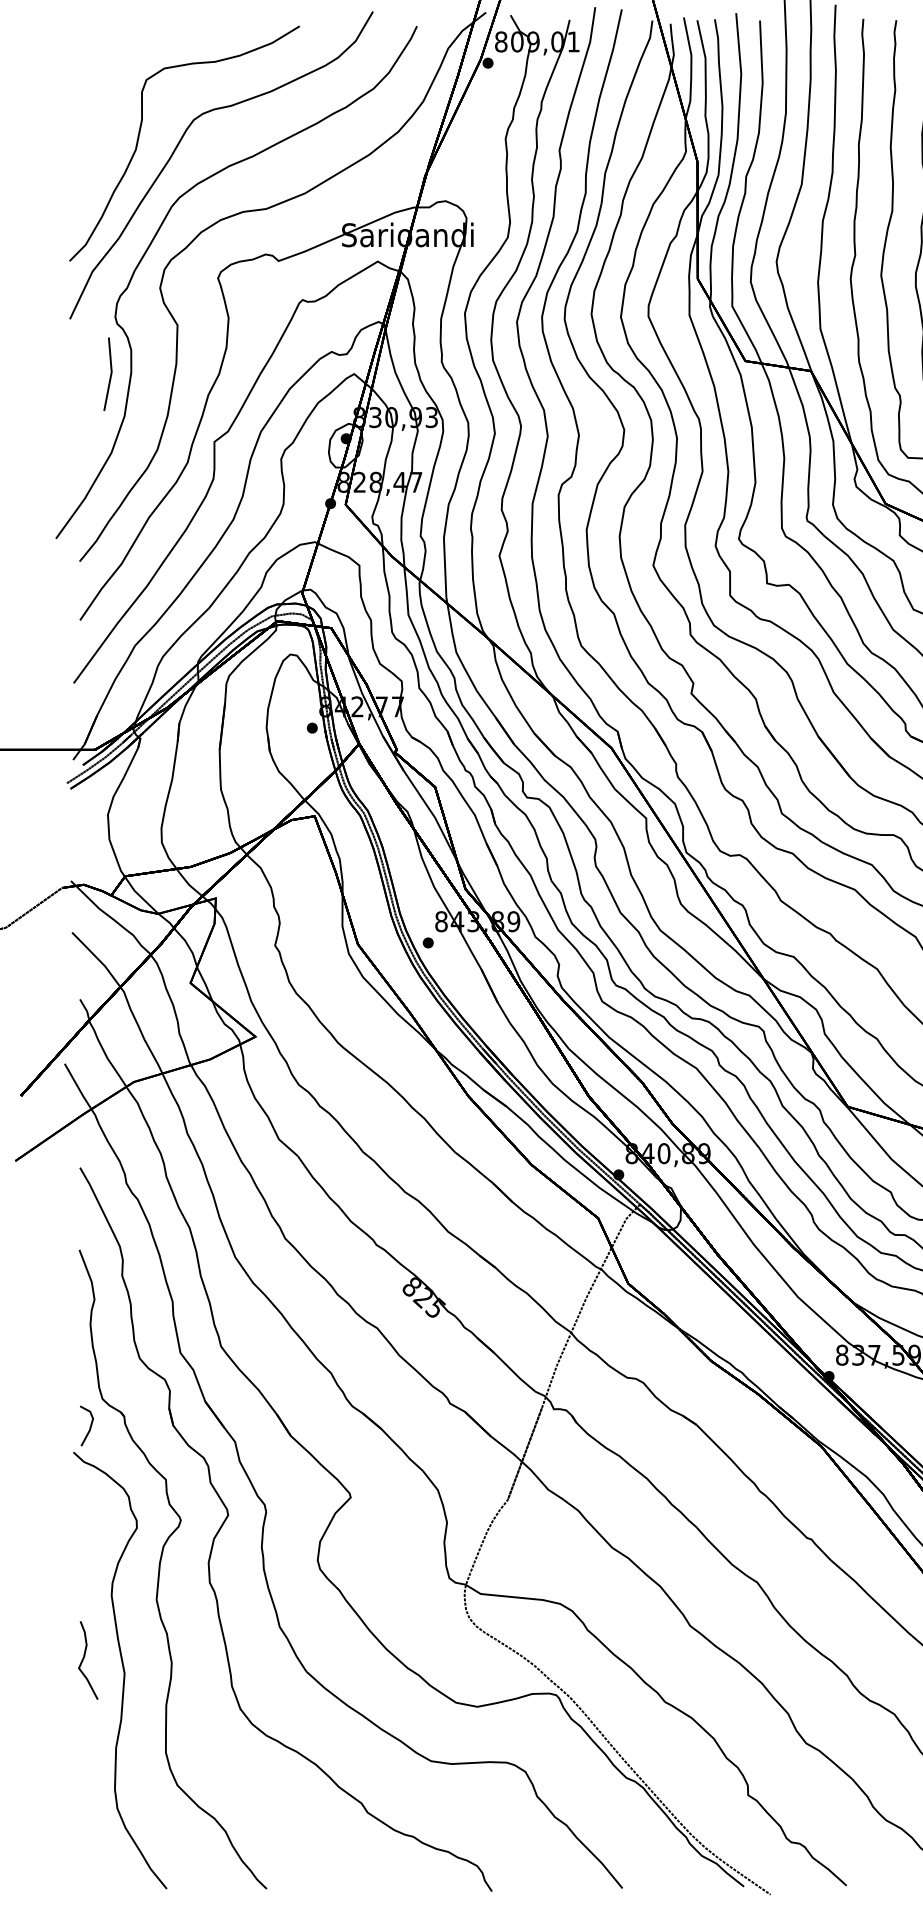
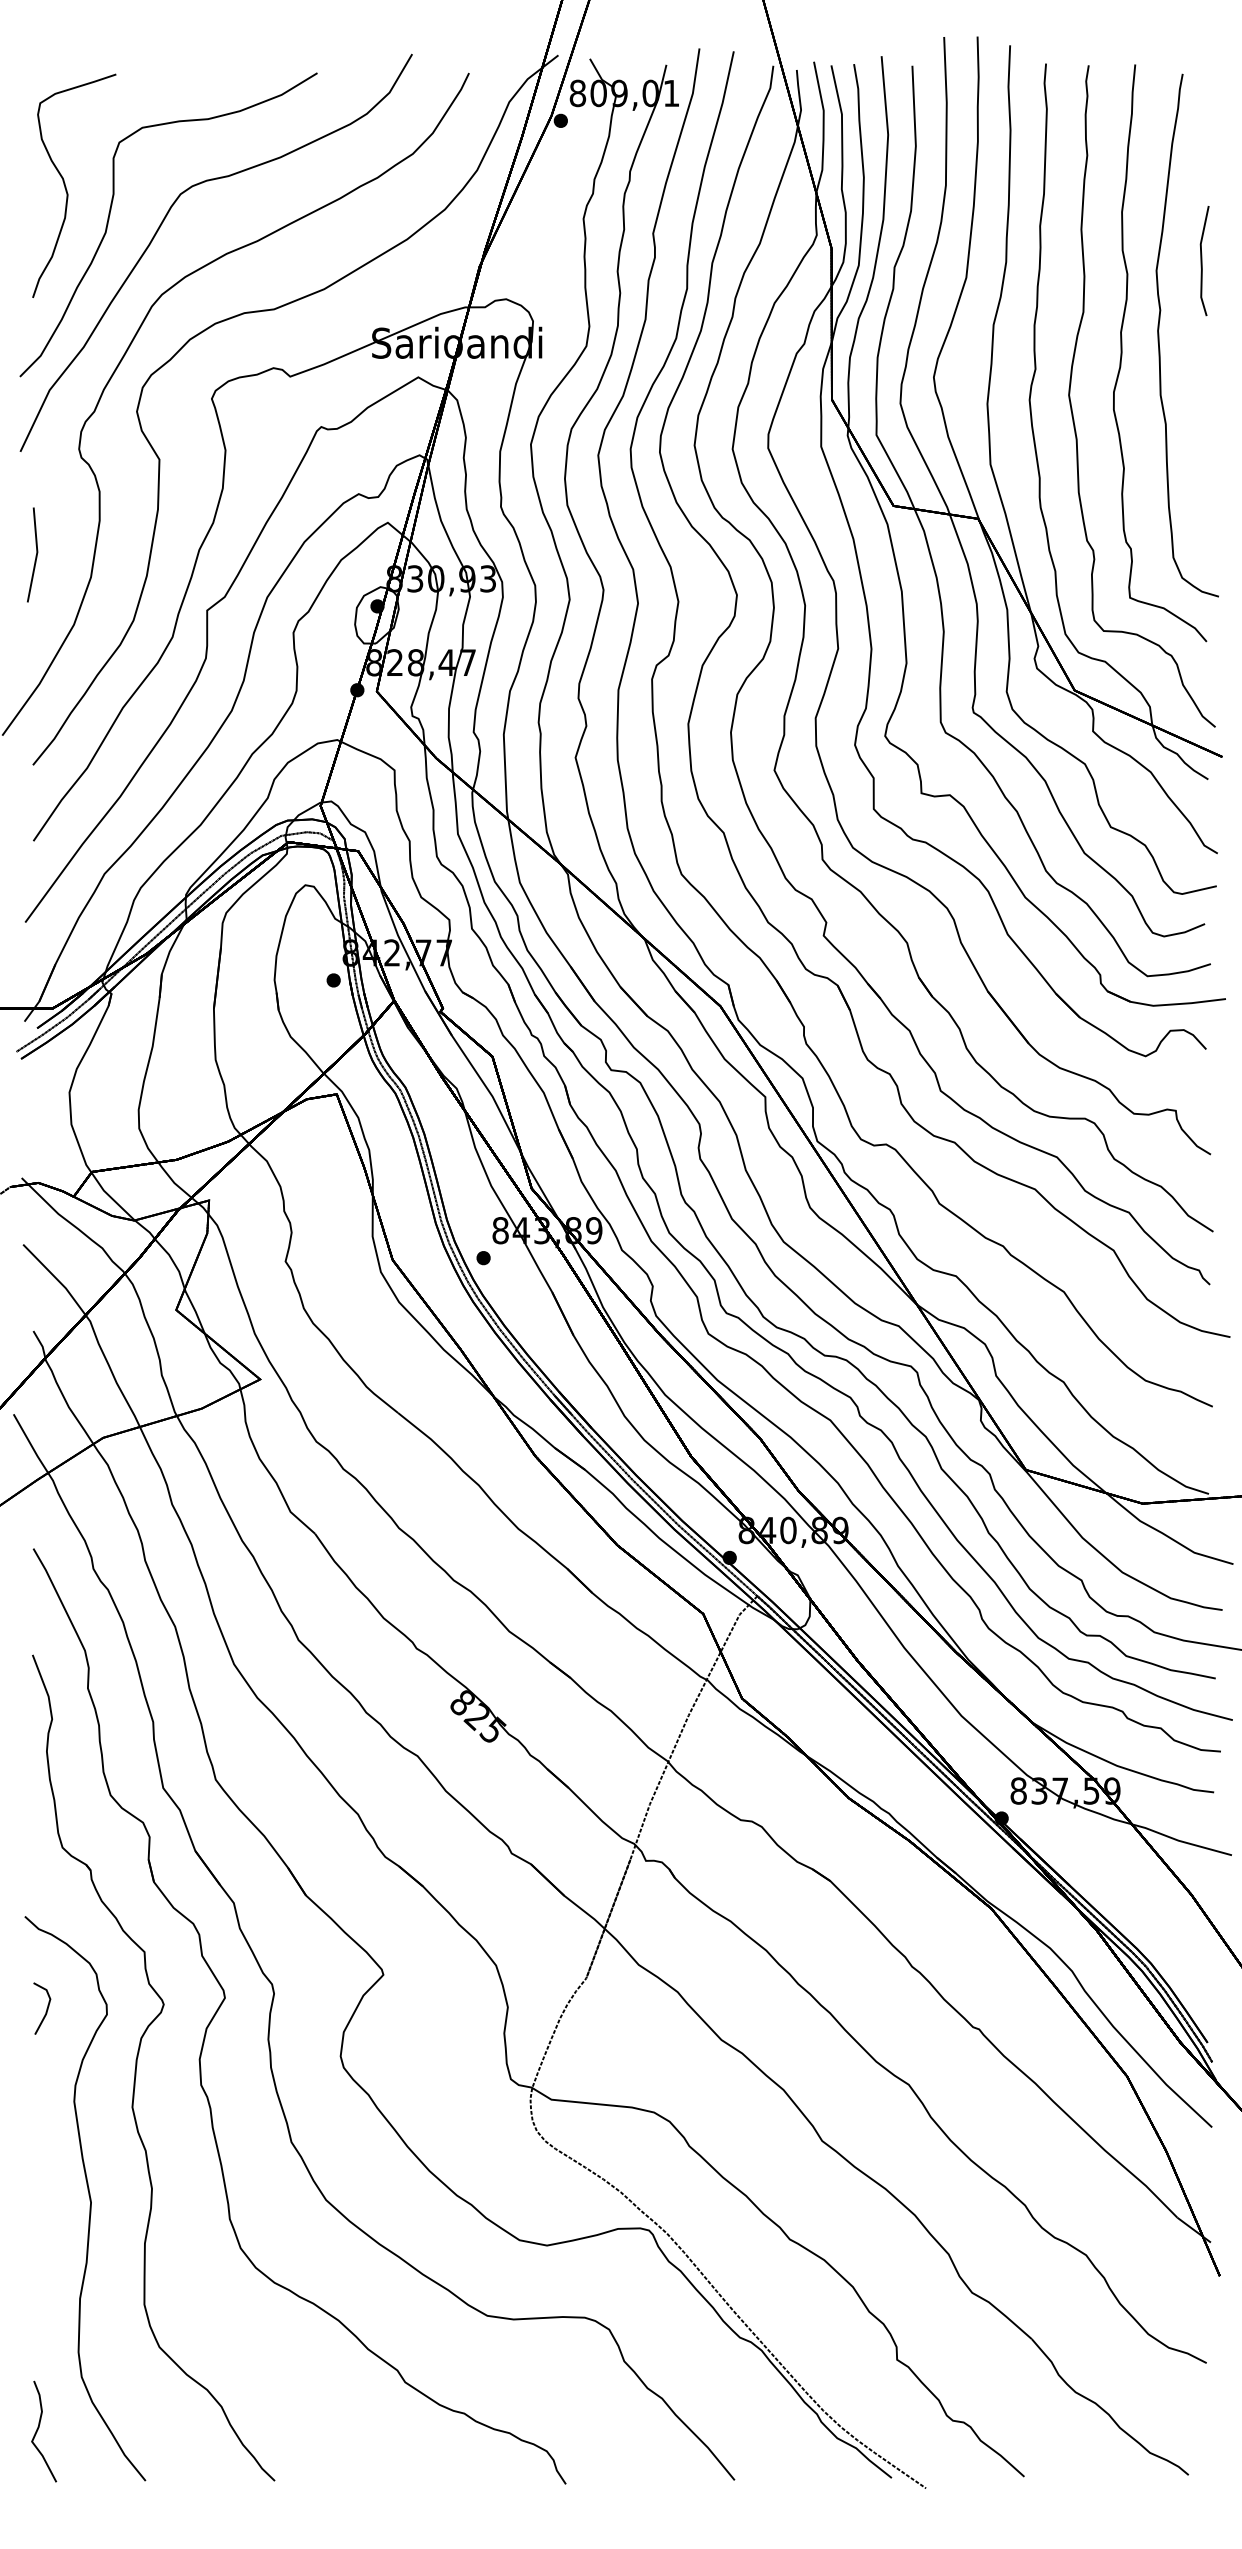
curve: (105, 113) -> (66, 186), added
line: (110, 374) -> (35, 555), moved
line: (90, 1425) -> (46, 2008), moved
curve: (83, 1659) -> (38, 2430), moved

